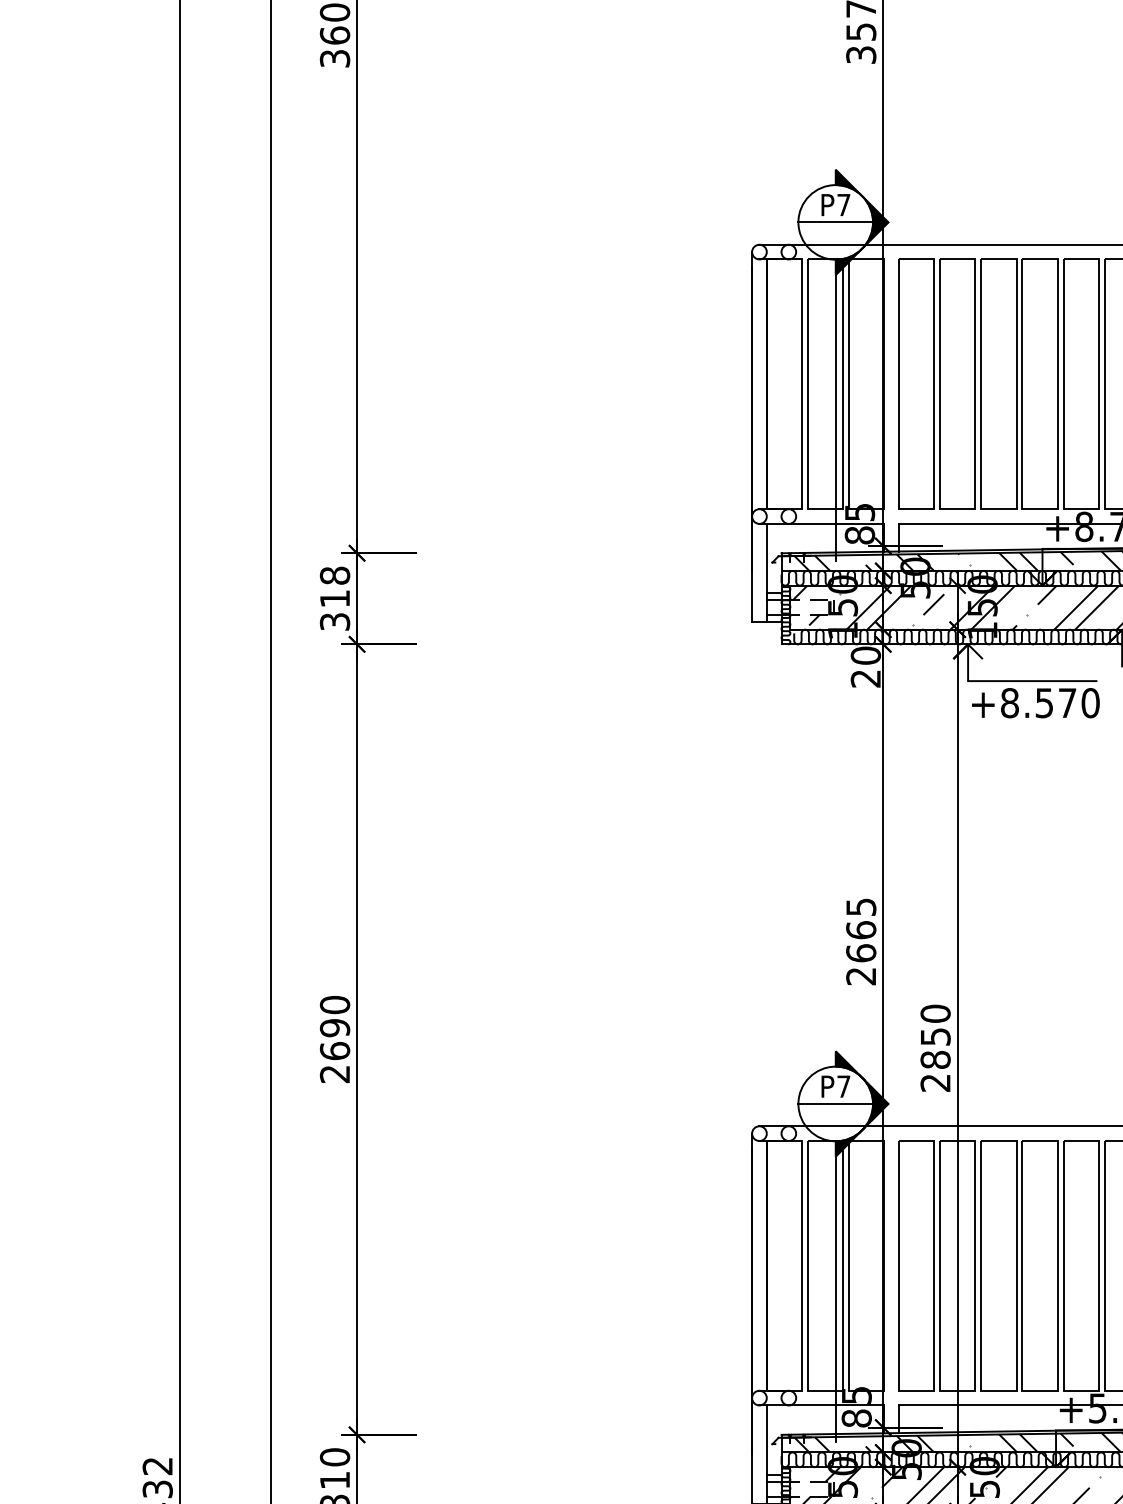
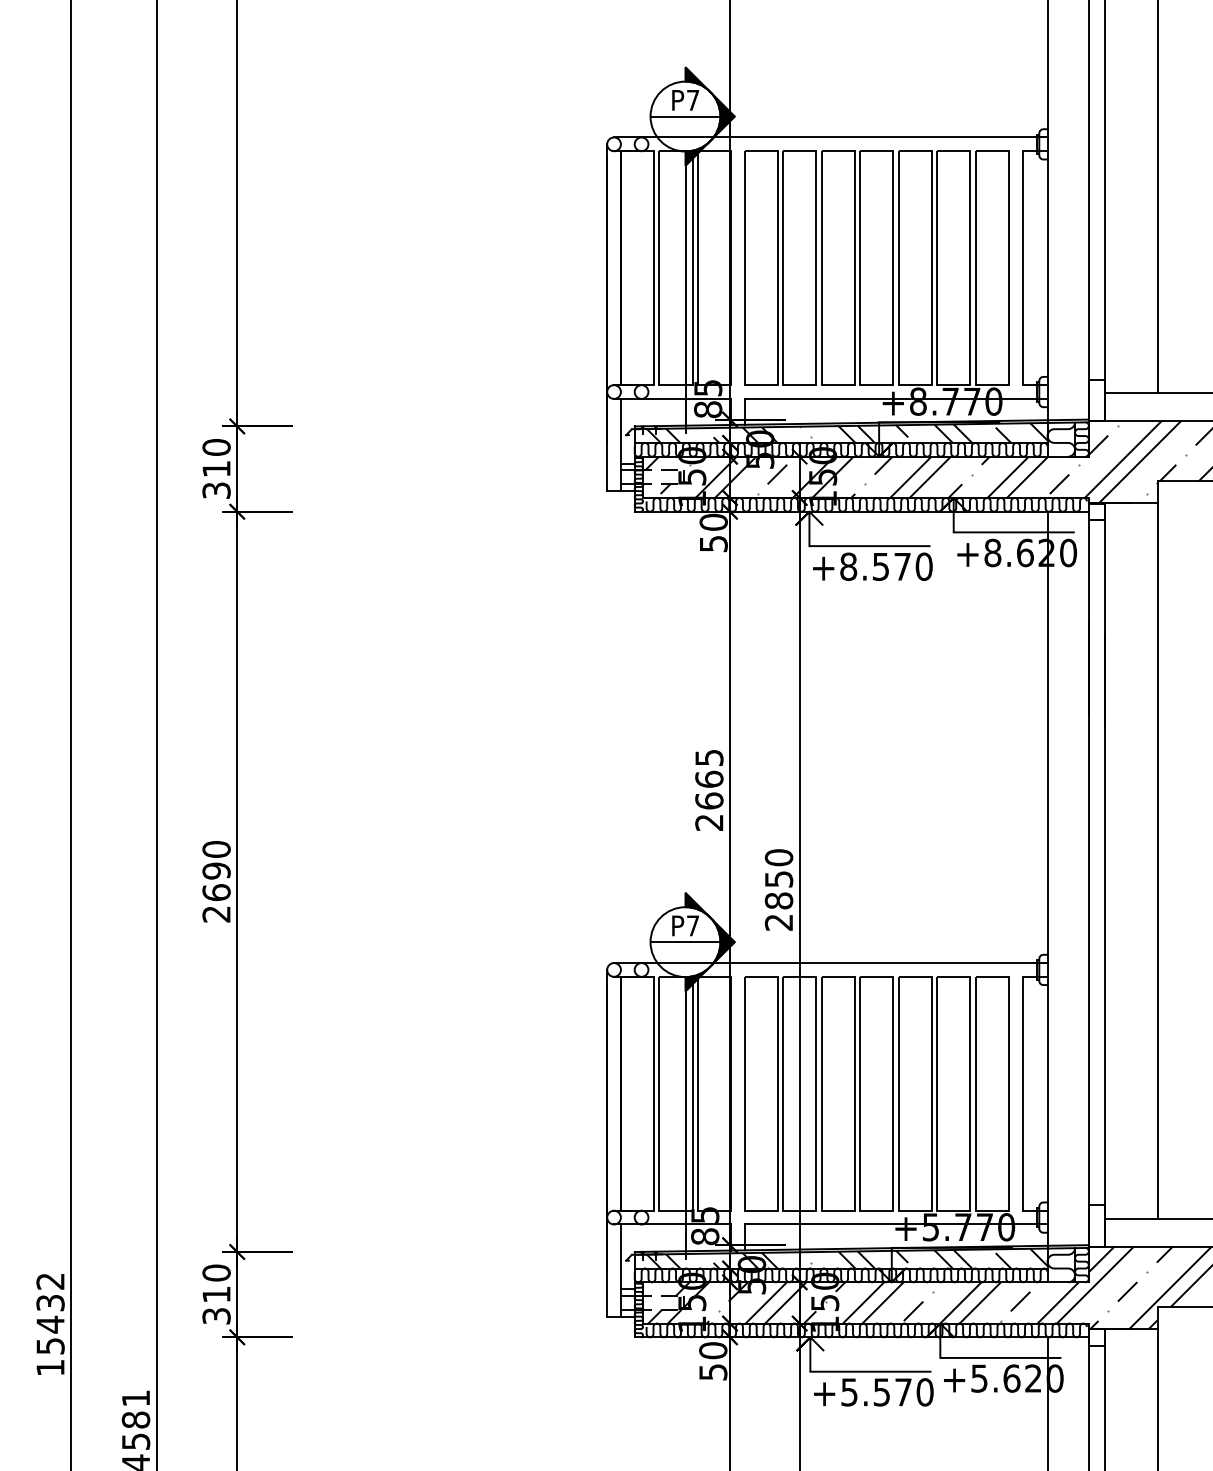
text: (334, 575) -> (216, 447), 318 -> 310
text: (865, 679) -> (713, 544), 20 -> 50

